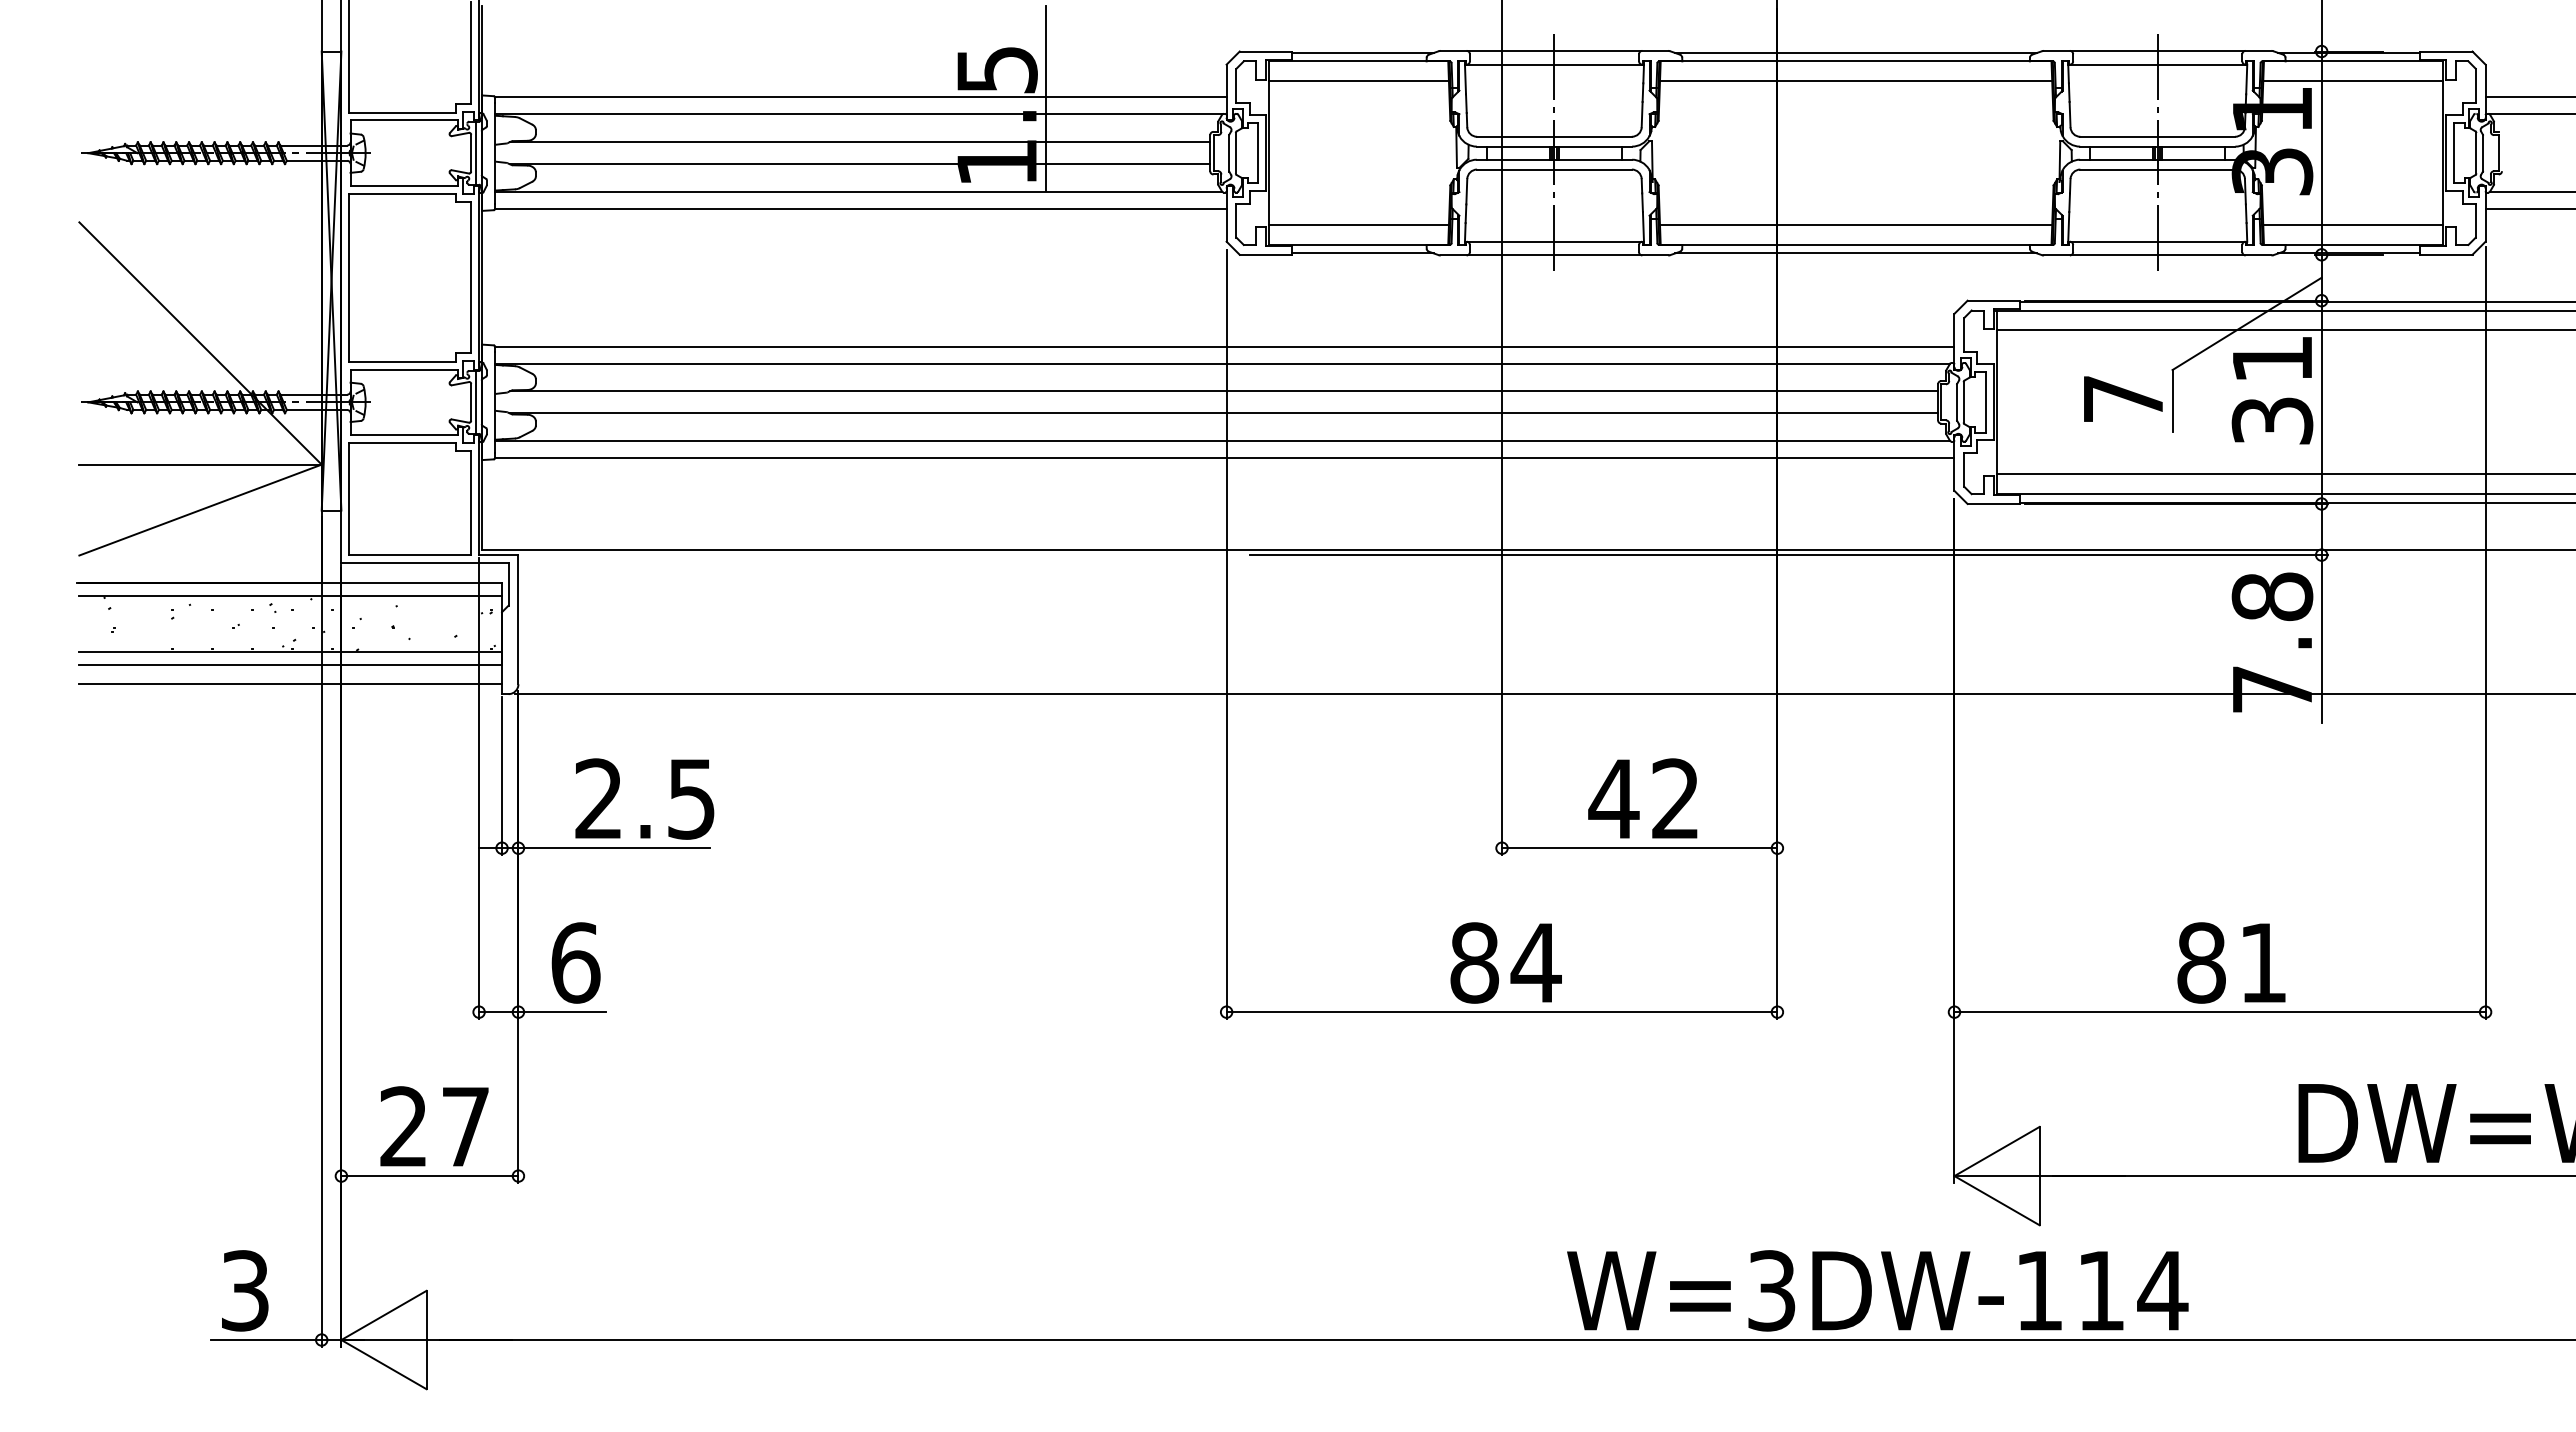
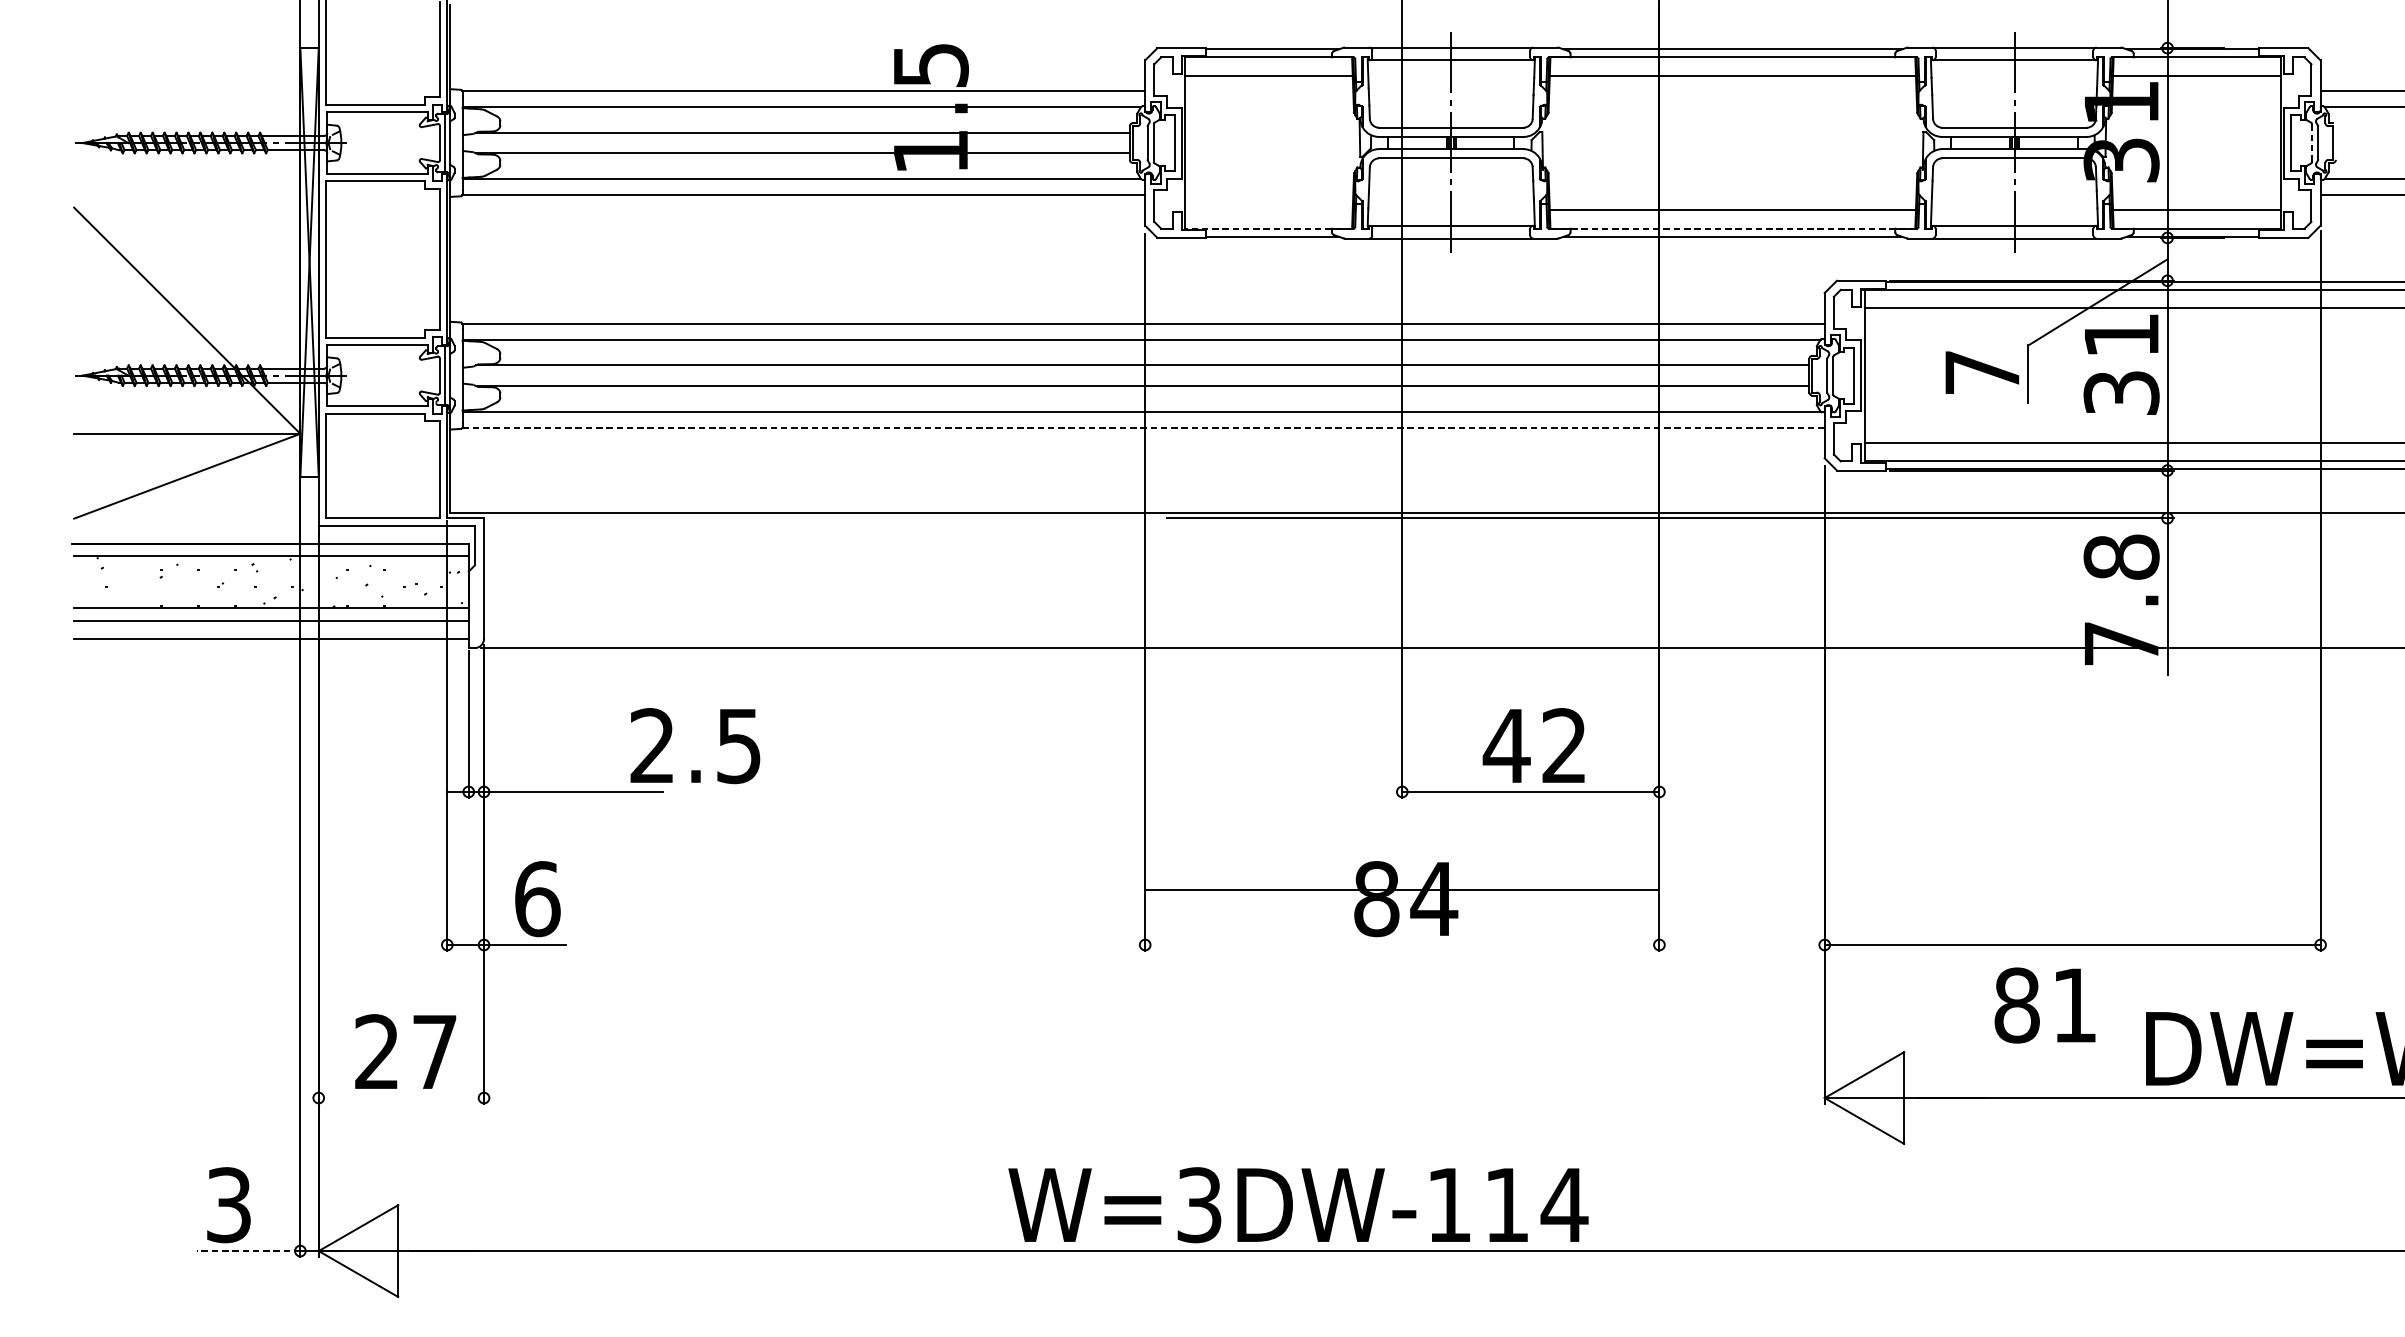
line: (1046, 98) -> (977, 92), removed
line: (2476, 153) -> (2312, 143), solid -> dashed
line: (1358, 225) -> (1268, 210), removed
line: (1358, 244) -> (1268, 228), solid -> dashed
line: (1856, 244) -> (1733, 228), solid -> dashed
line: (1224, 458) -> (1143, 428), solid -> dashed
text: (644, 798) -> (695, 745), moved
text: (2231, 962) -> (2045, 1005), moved
line: (1501, 1012) -> (1401, 890), moved
line: (429, 1176) -> (401, 1098), removed
text: (1877, 1290) -> (1298, 1204), moved
line: (266, 1340) -> (248, 1251), solid -> dashed

